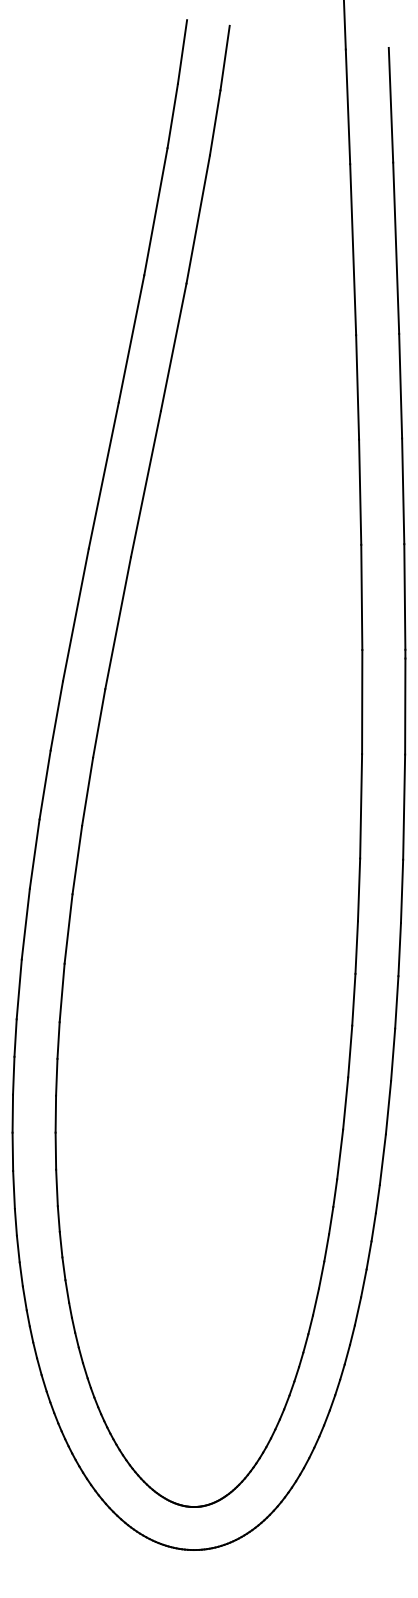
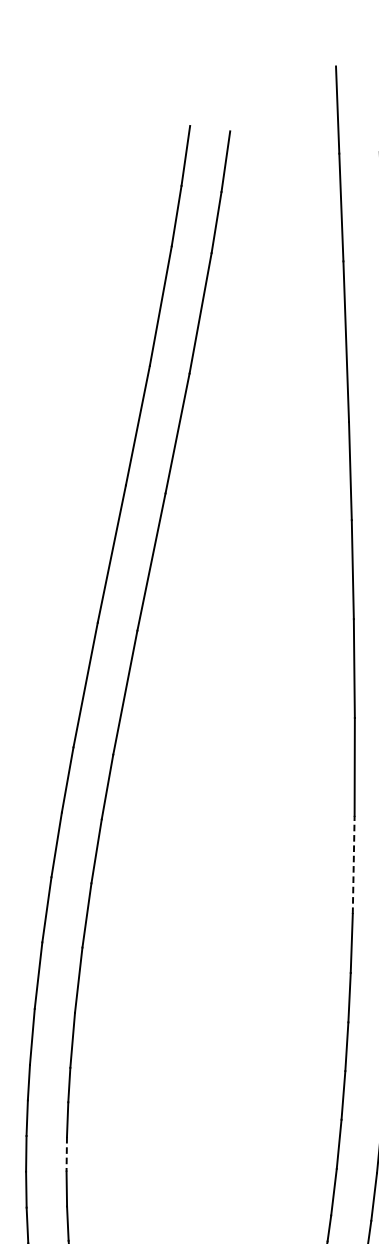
line: (361, 805) -> (354, 864), solid -> dashed
line: (55, 1114) -> (66, 1154), solid -> dashed

